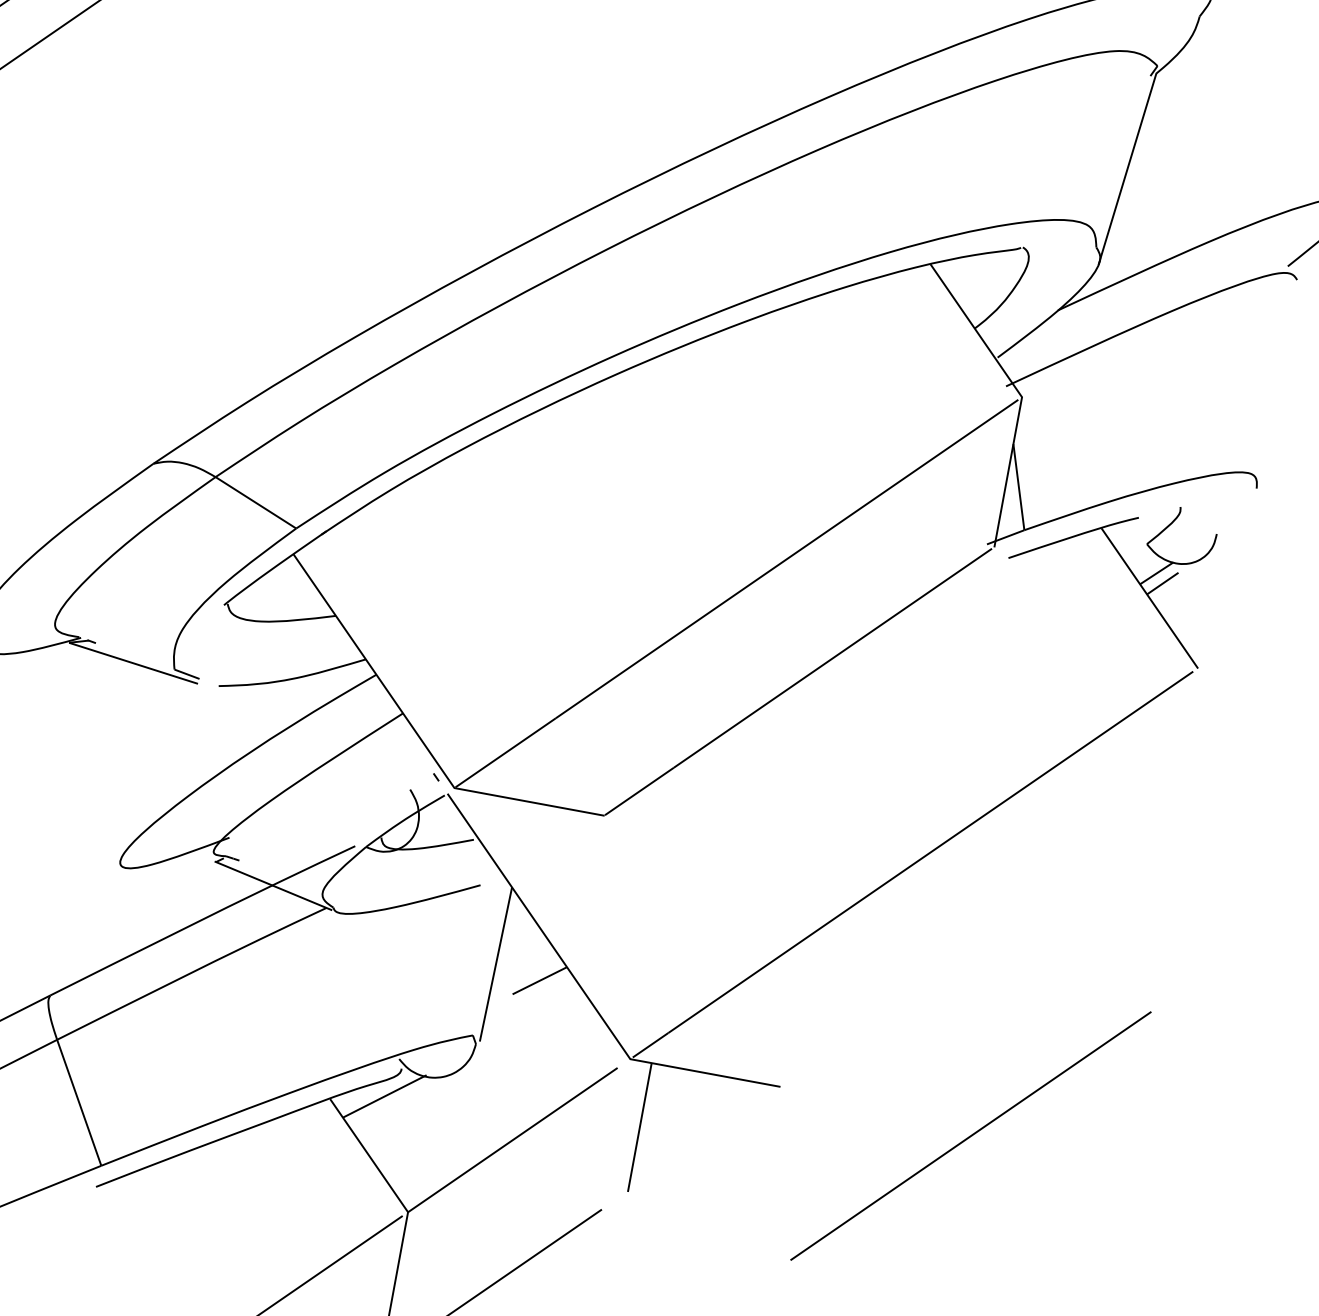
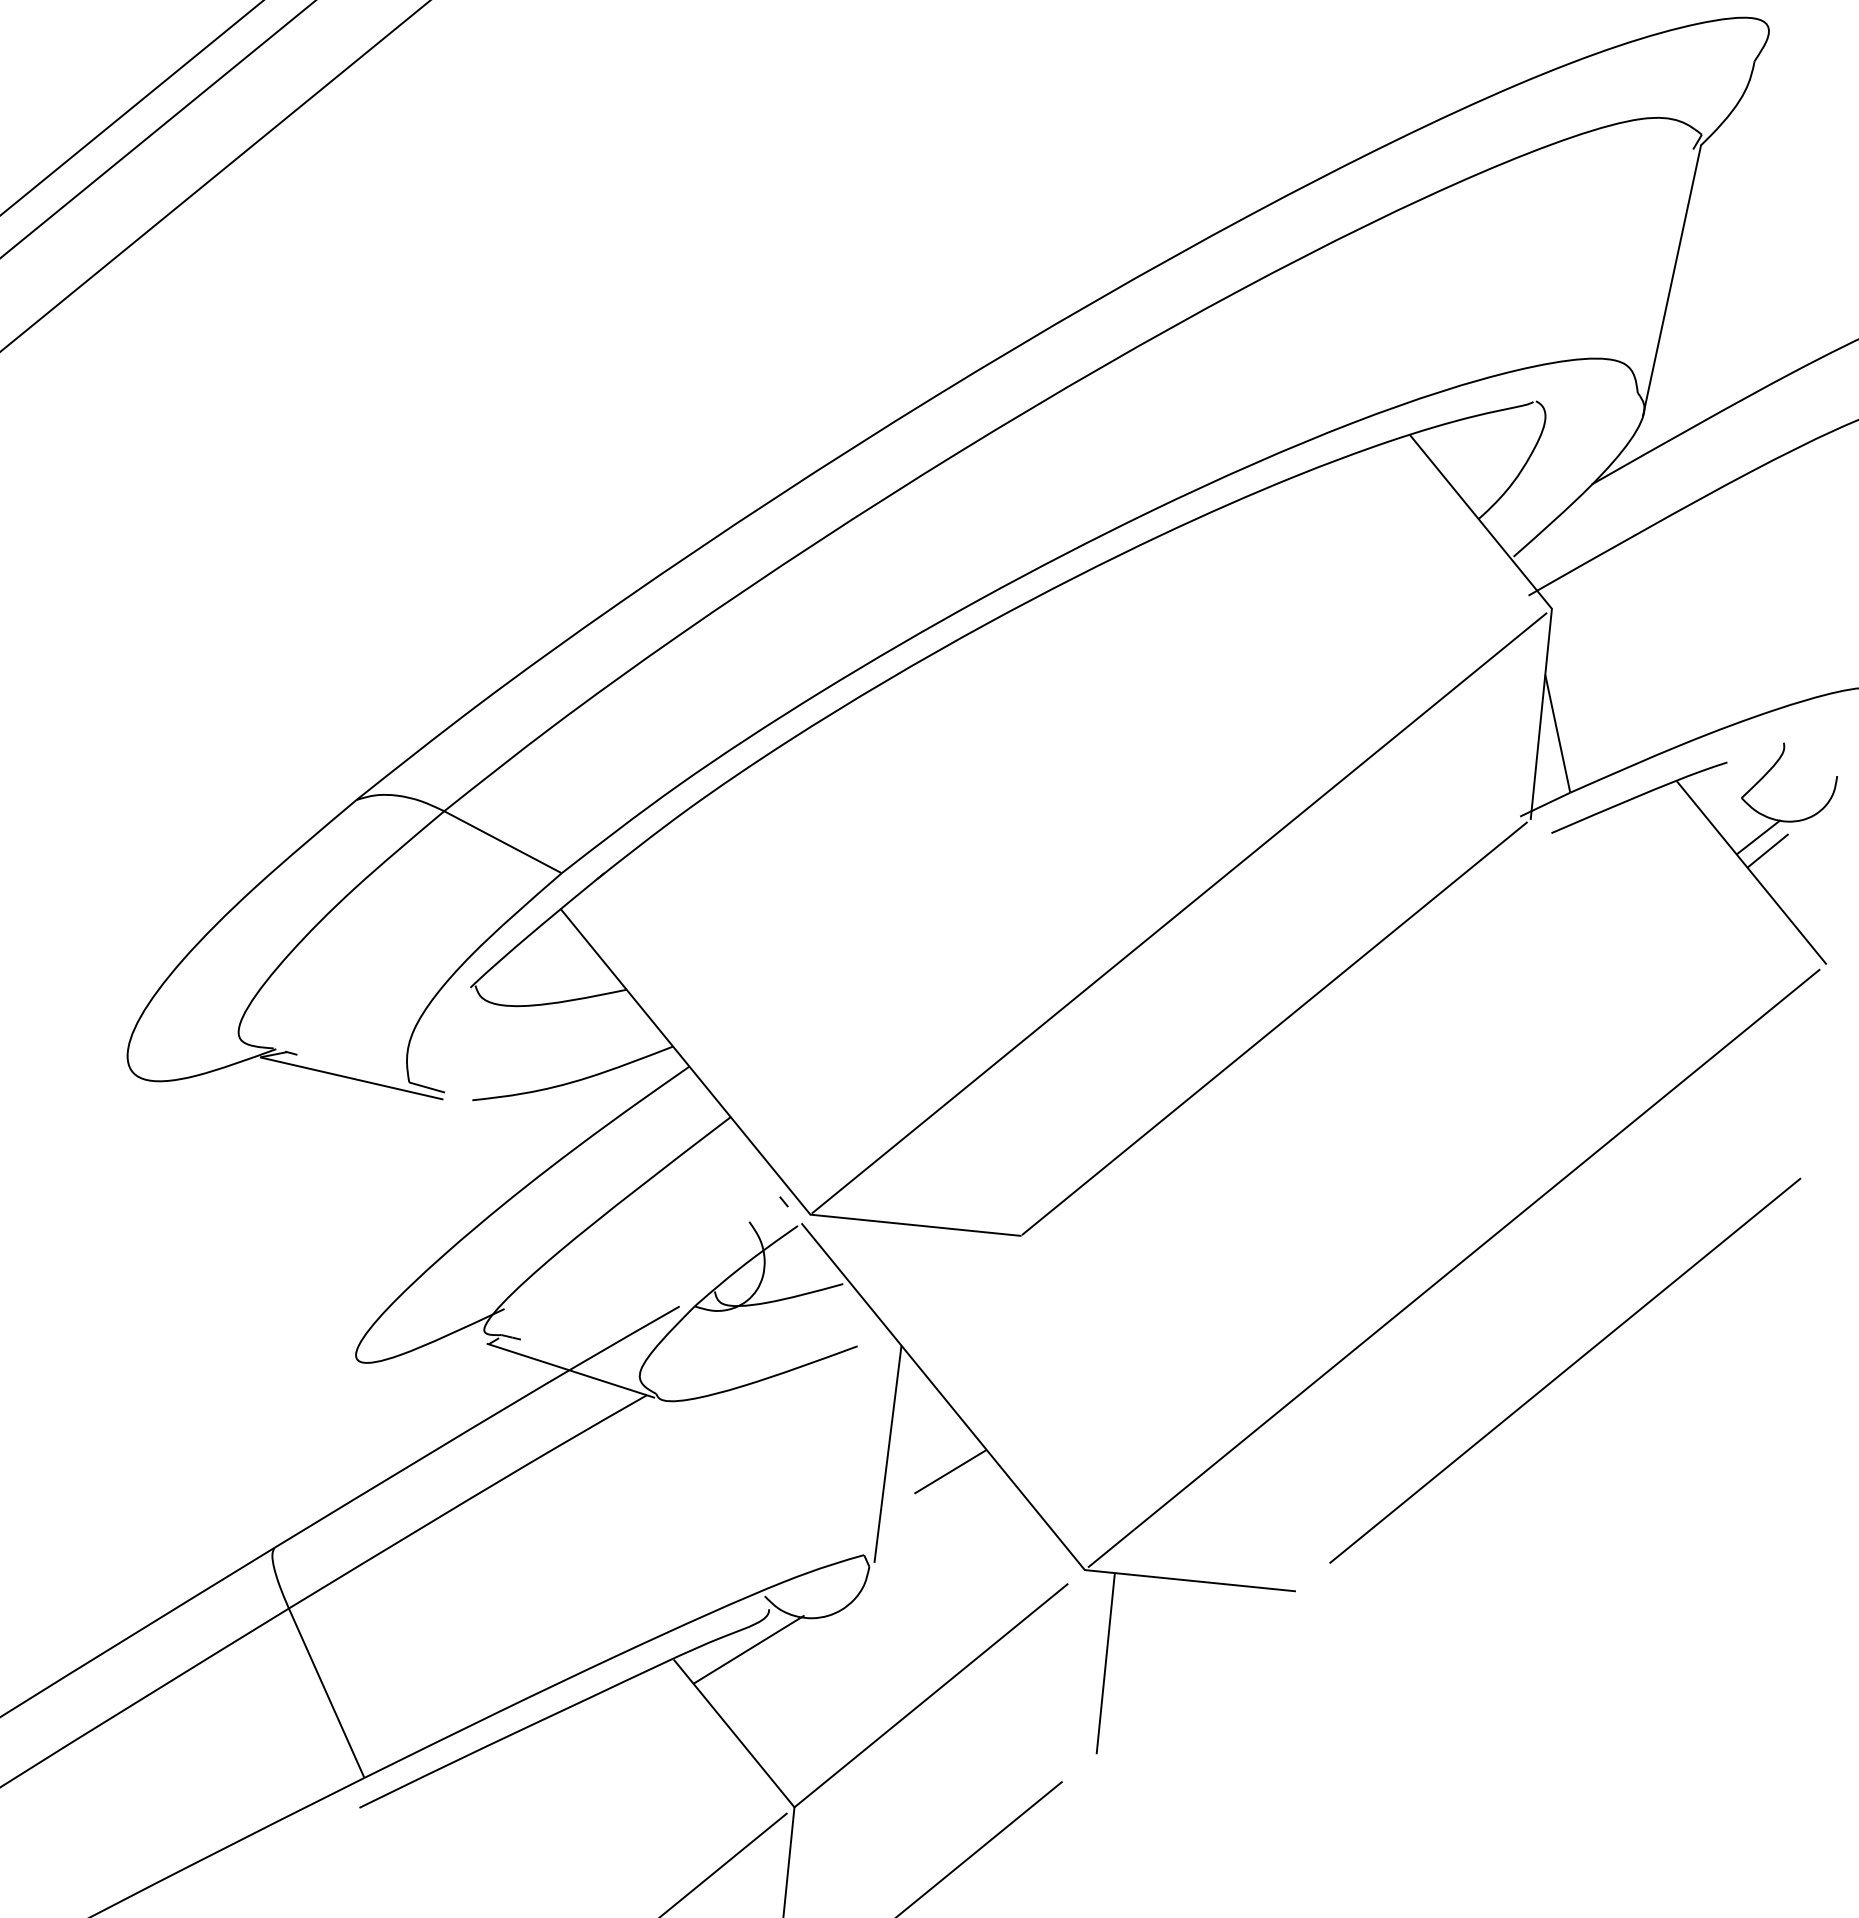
line: (971, 1135) -> (1565, 1370), moved

